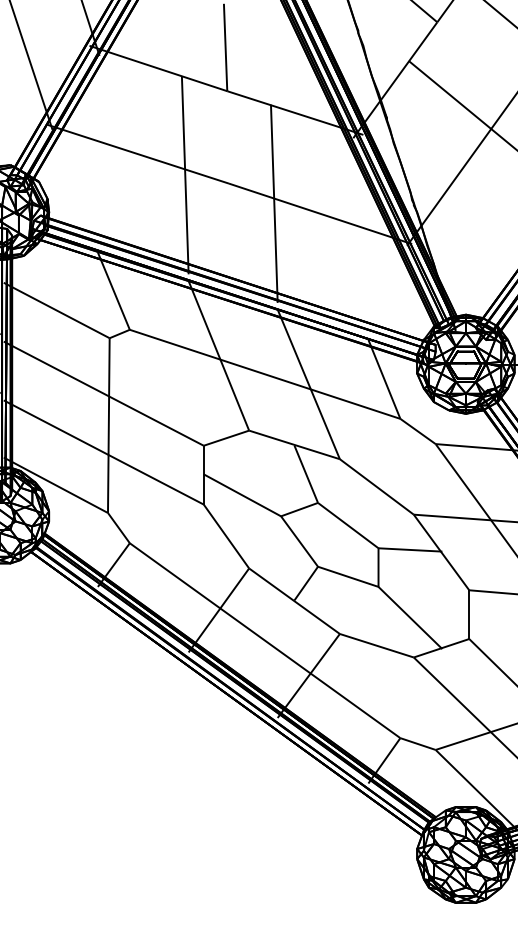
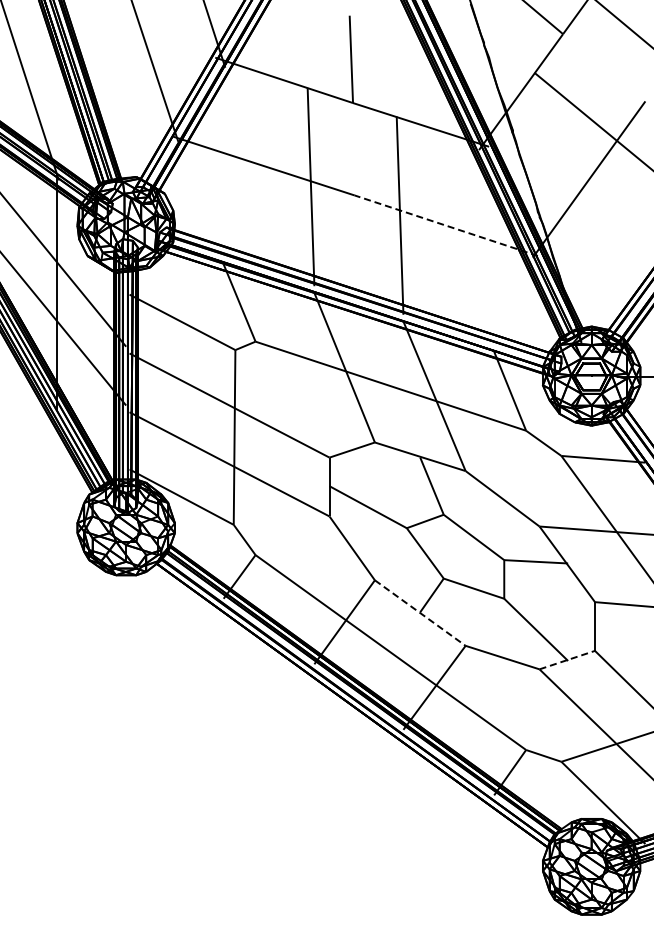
line: (319, 213) -> (445, 225), solid -> dashed
line: (294, 601) -> (420, 613), solid -> dashed
line: (441, 647) -> (567, 659), solid -> dashed

